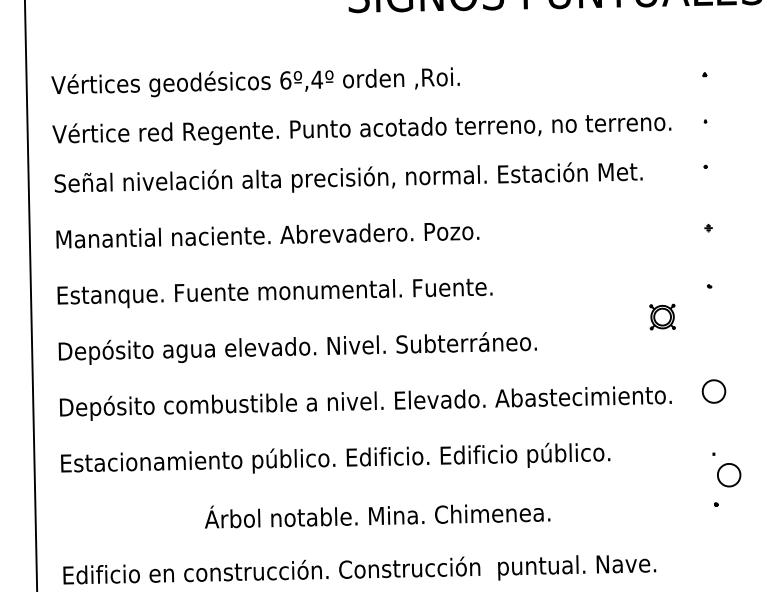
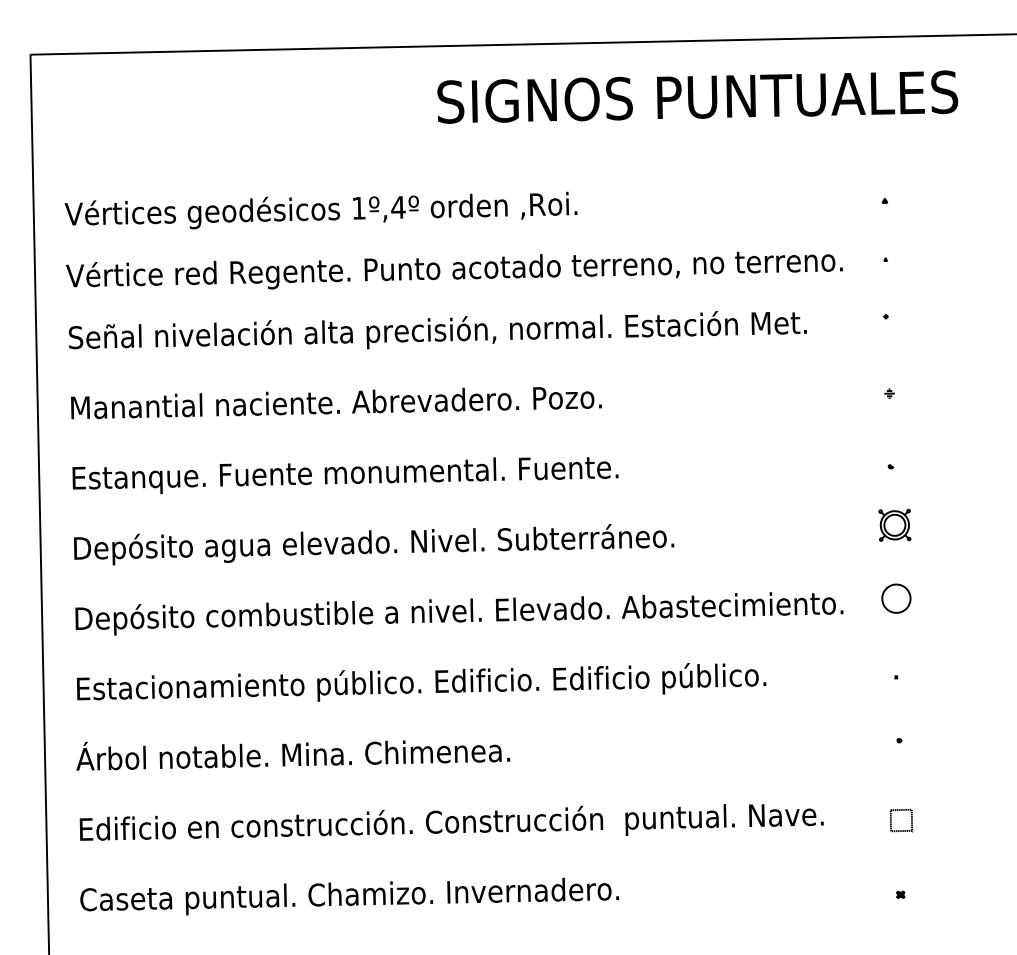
text: (286, 79) -> (359, 207), 6º,4º -> 1º,4º
part: (662, 316) -> (894, 524), moved
part: (729, 475) -> (915, 703), removed
text: (377, 516) -> (292, 755), moved
part: (718, 568) -> (901, 820), added

